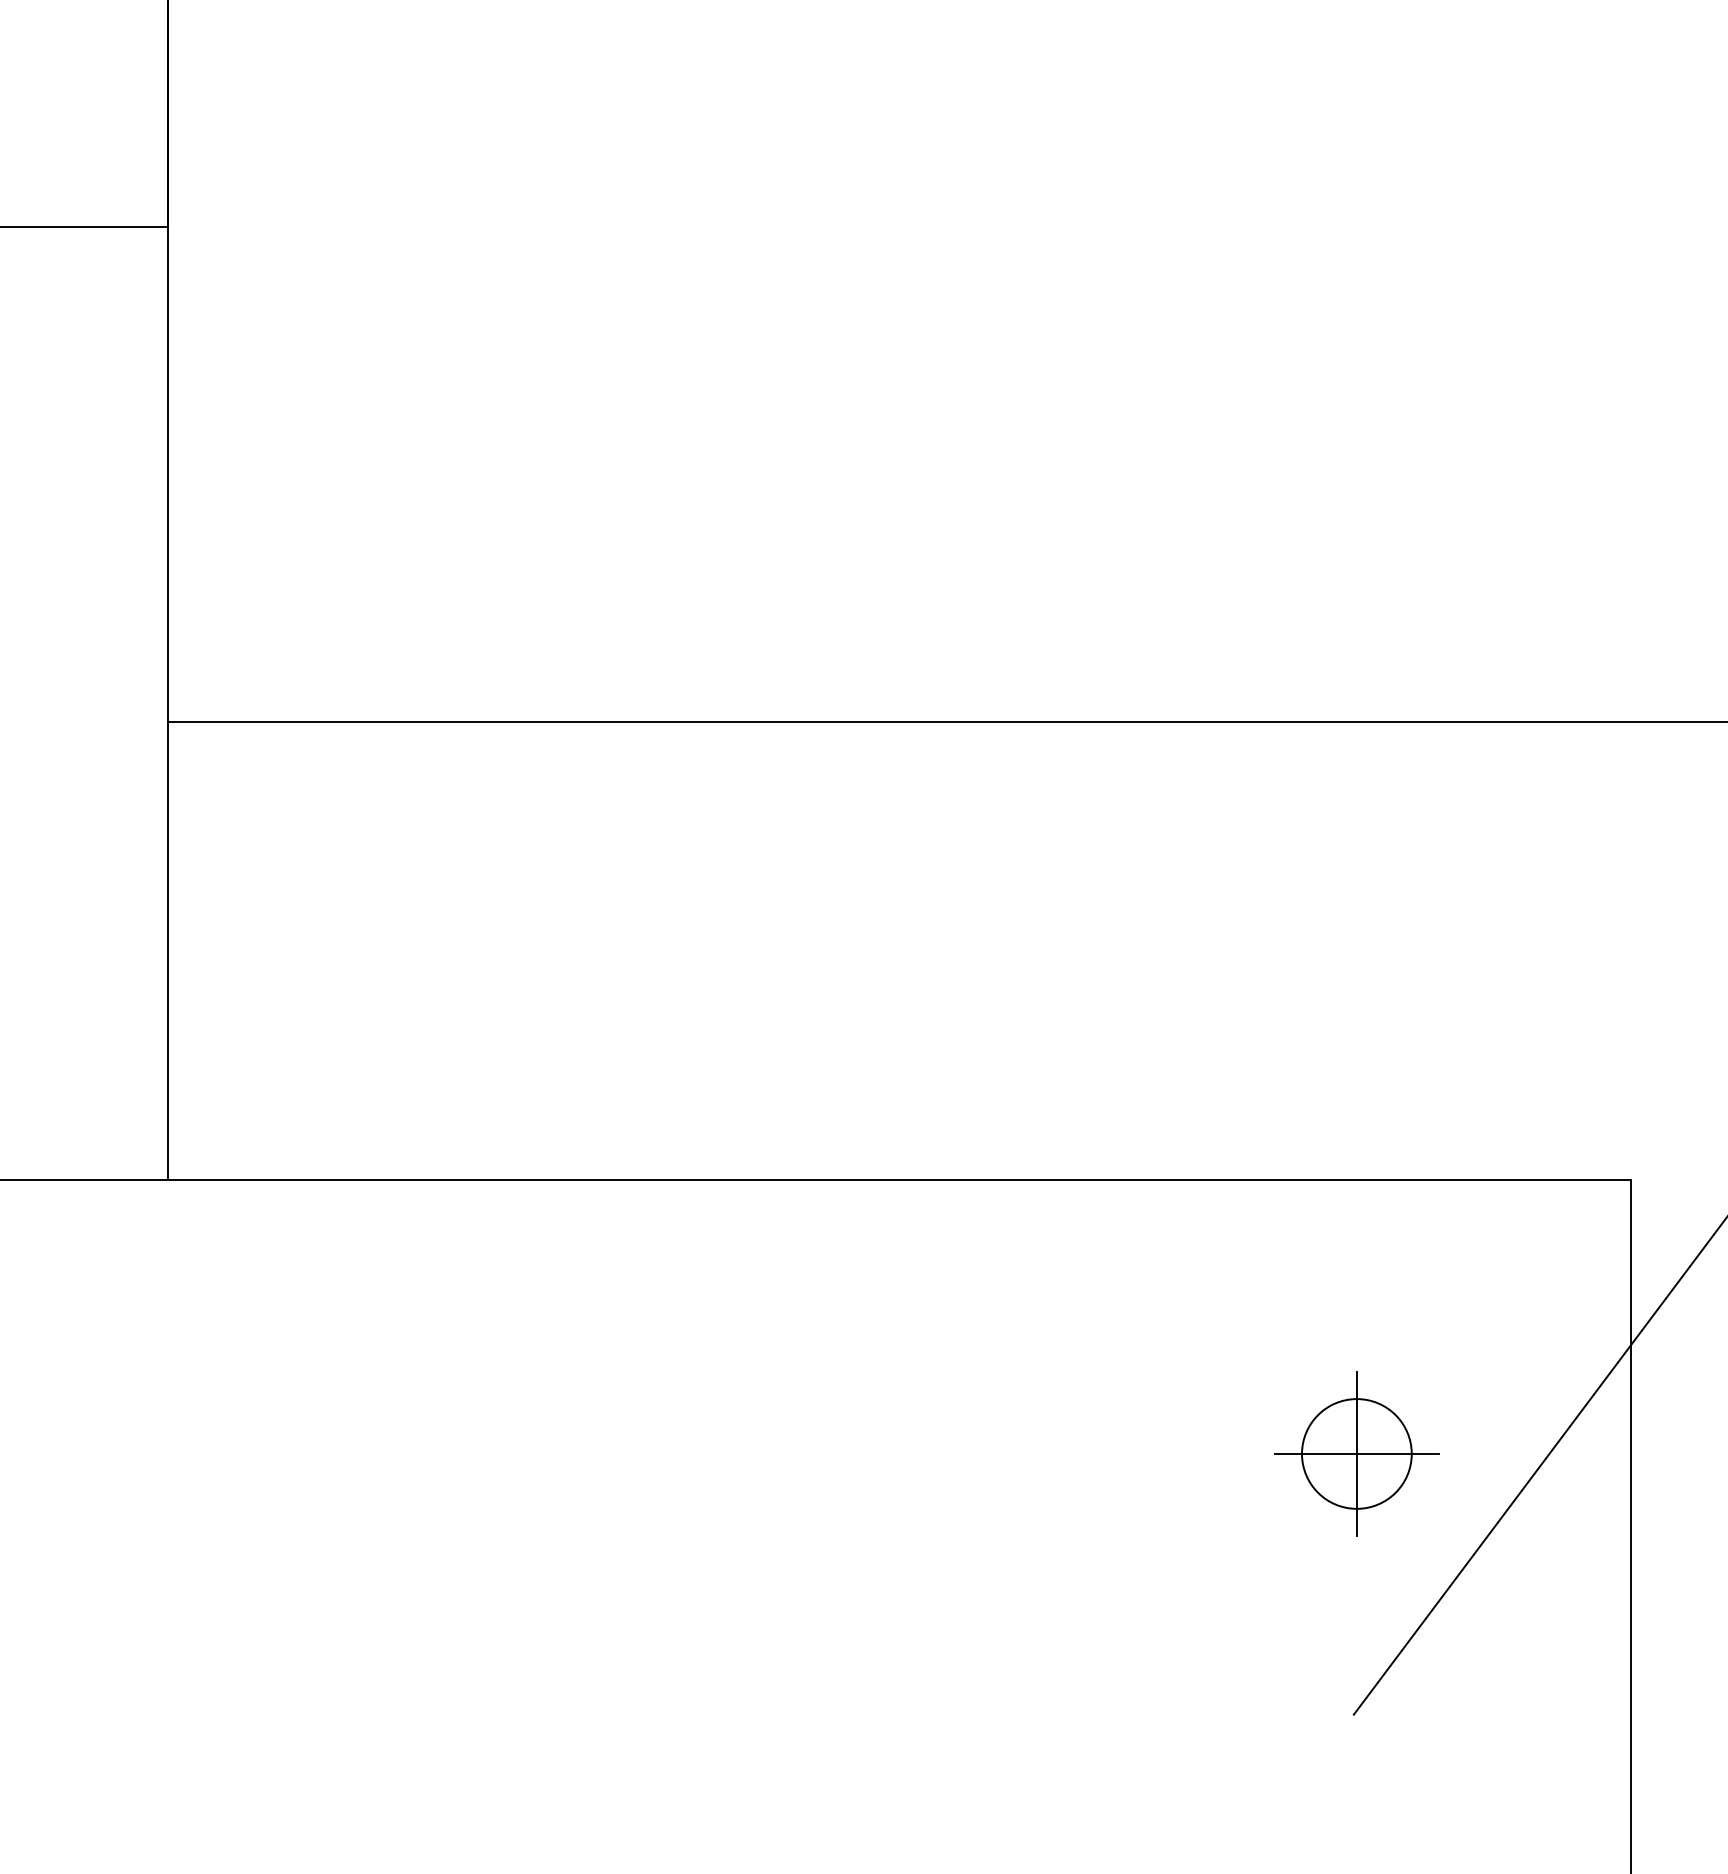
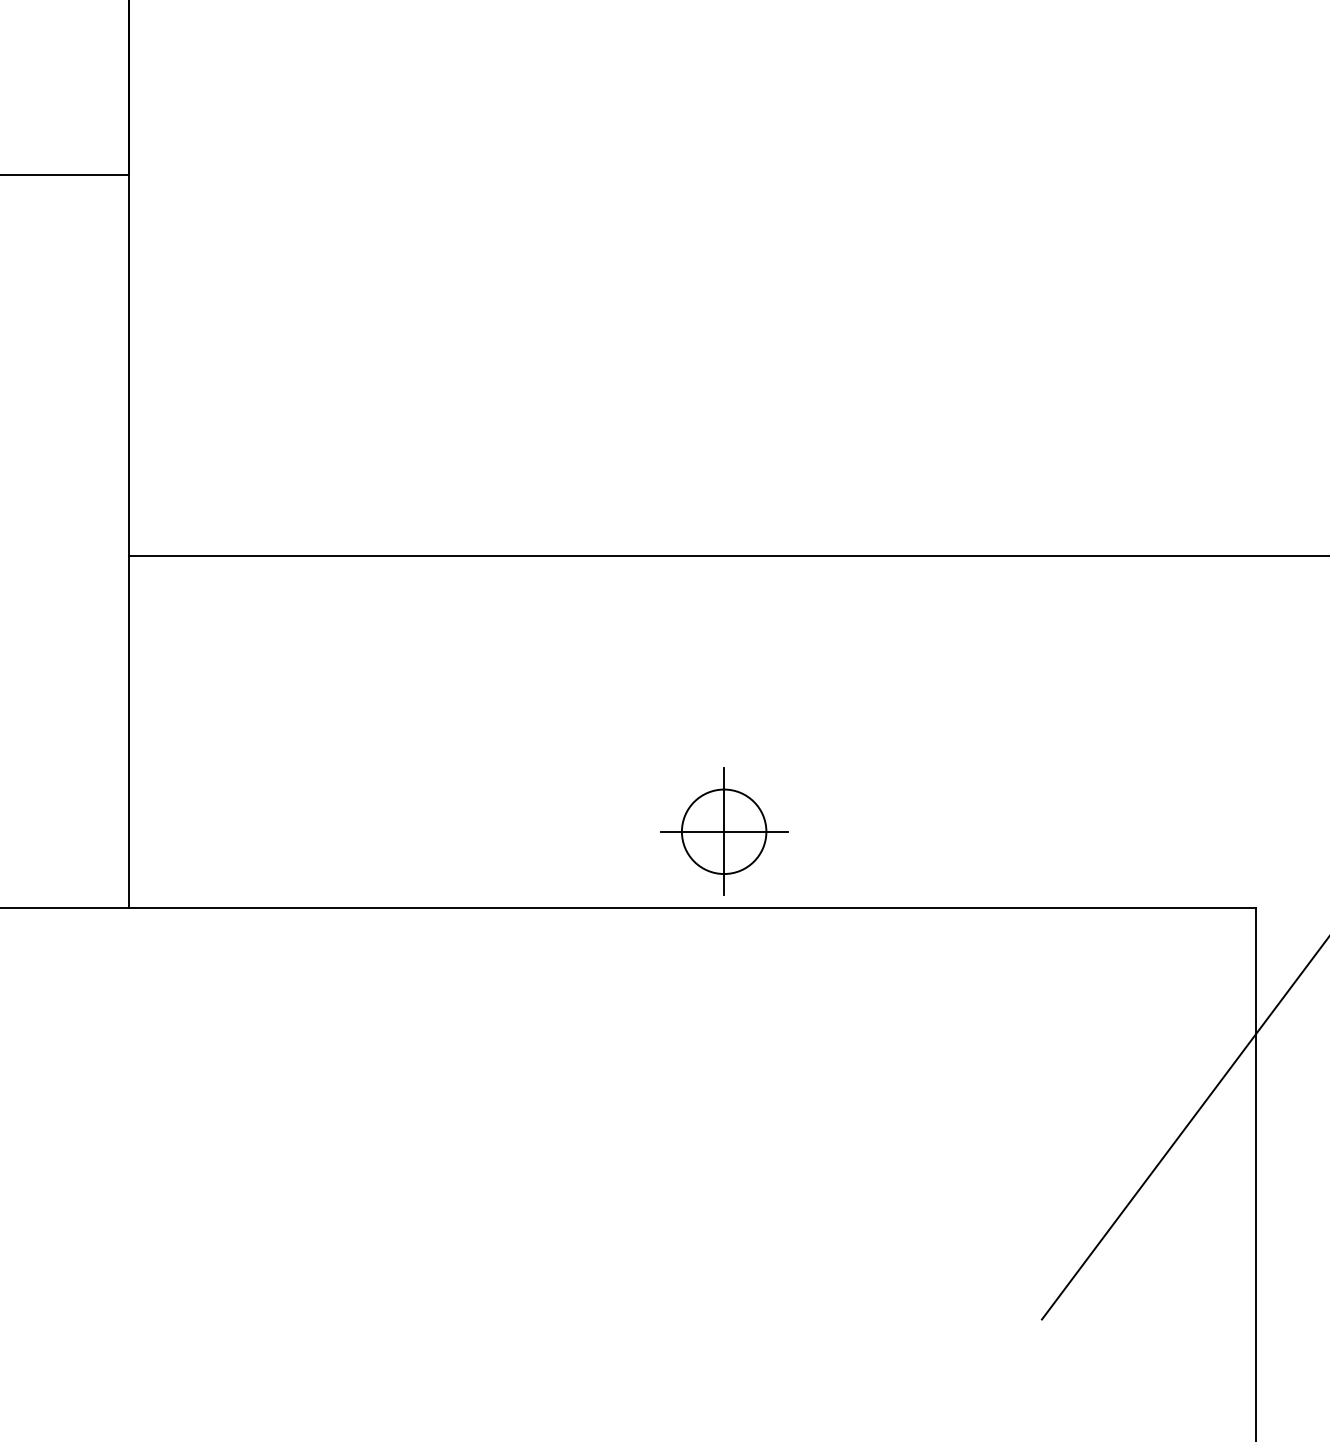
part: (1356, 1453) -> (723, 831), moved

